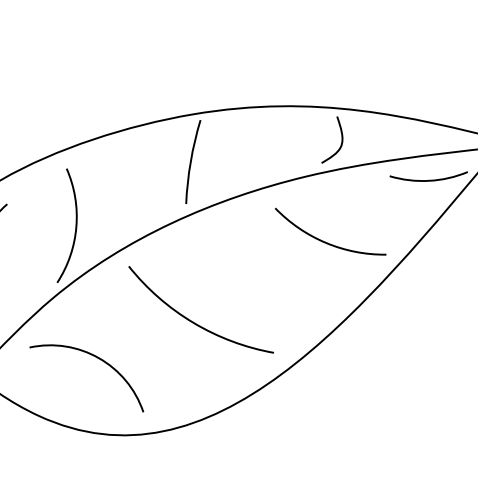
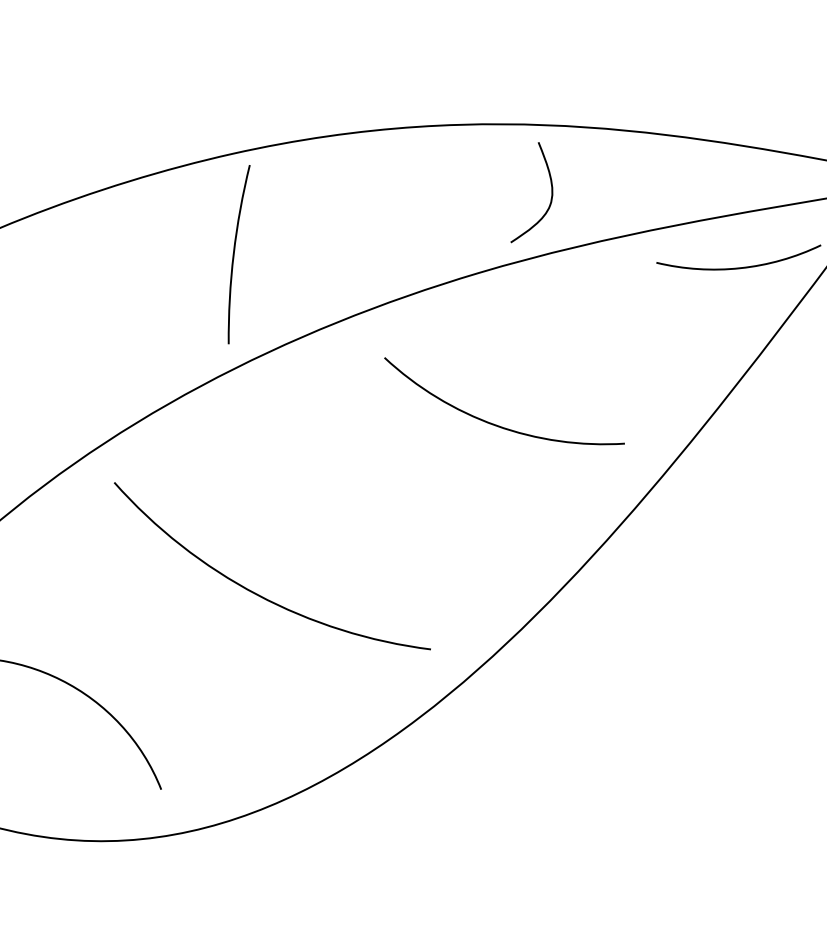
arc: (325, 241) -> (494, 422), moved

